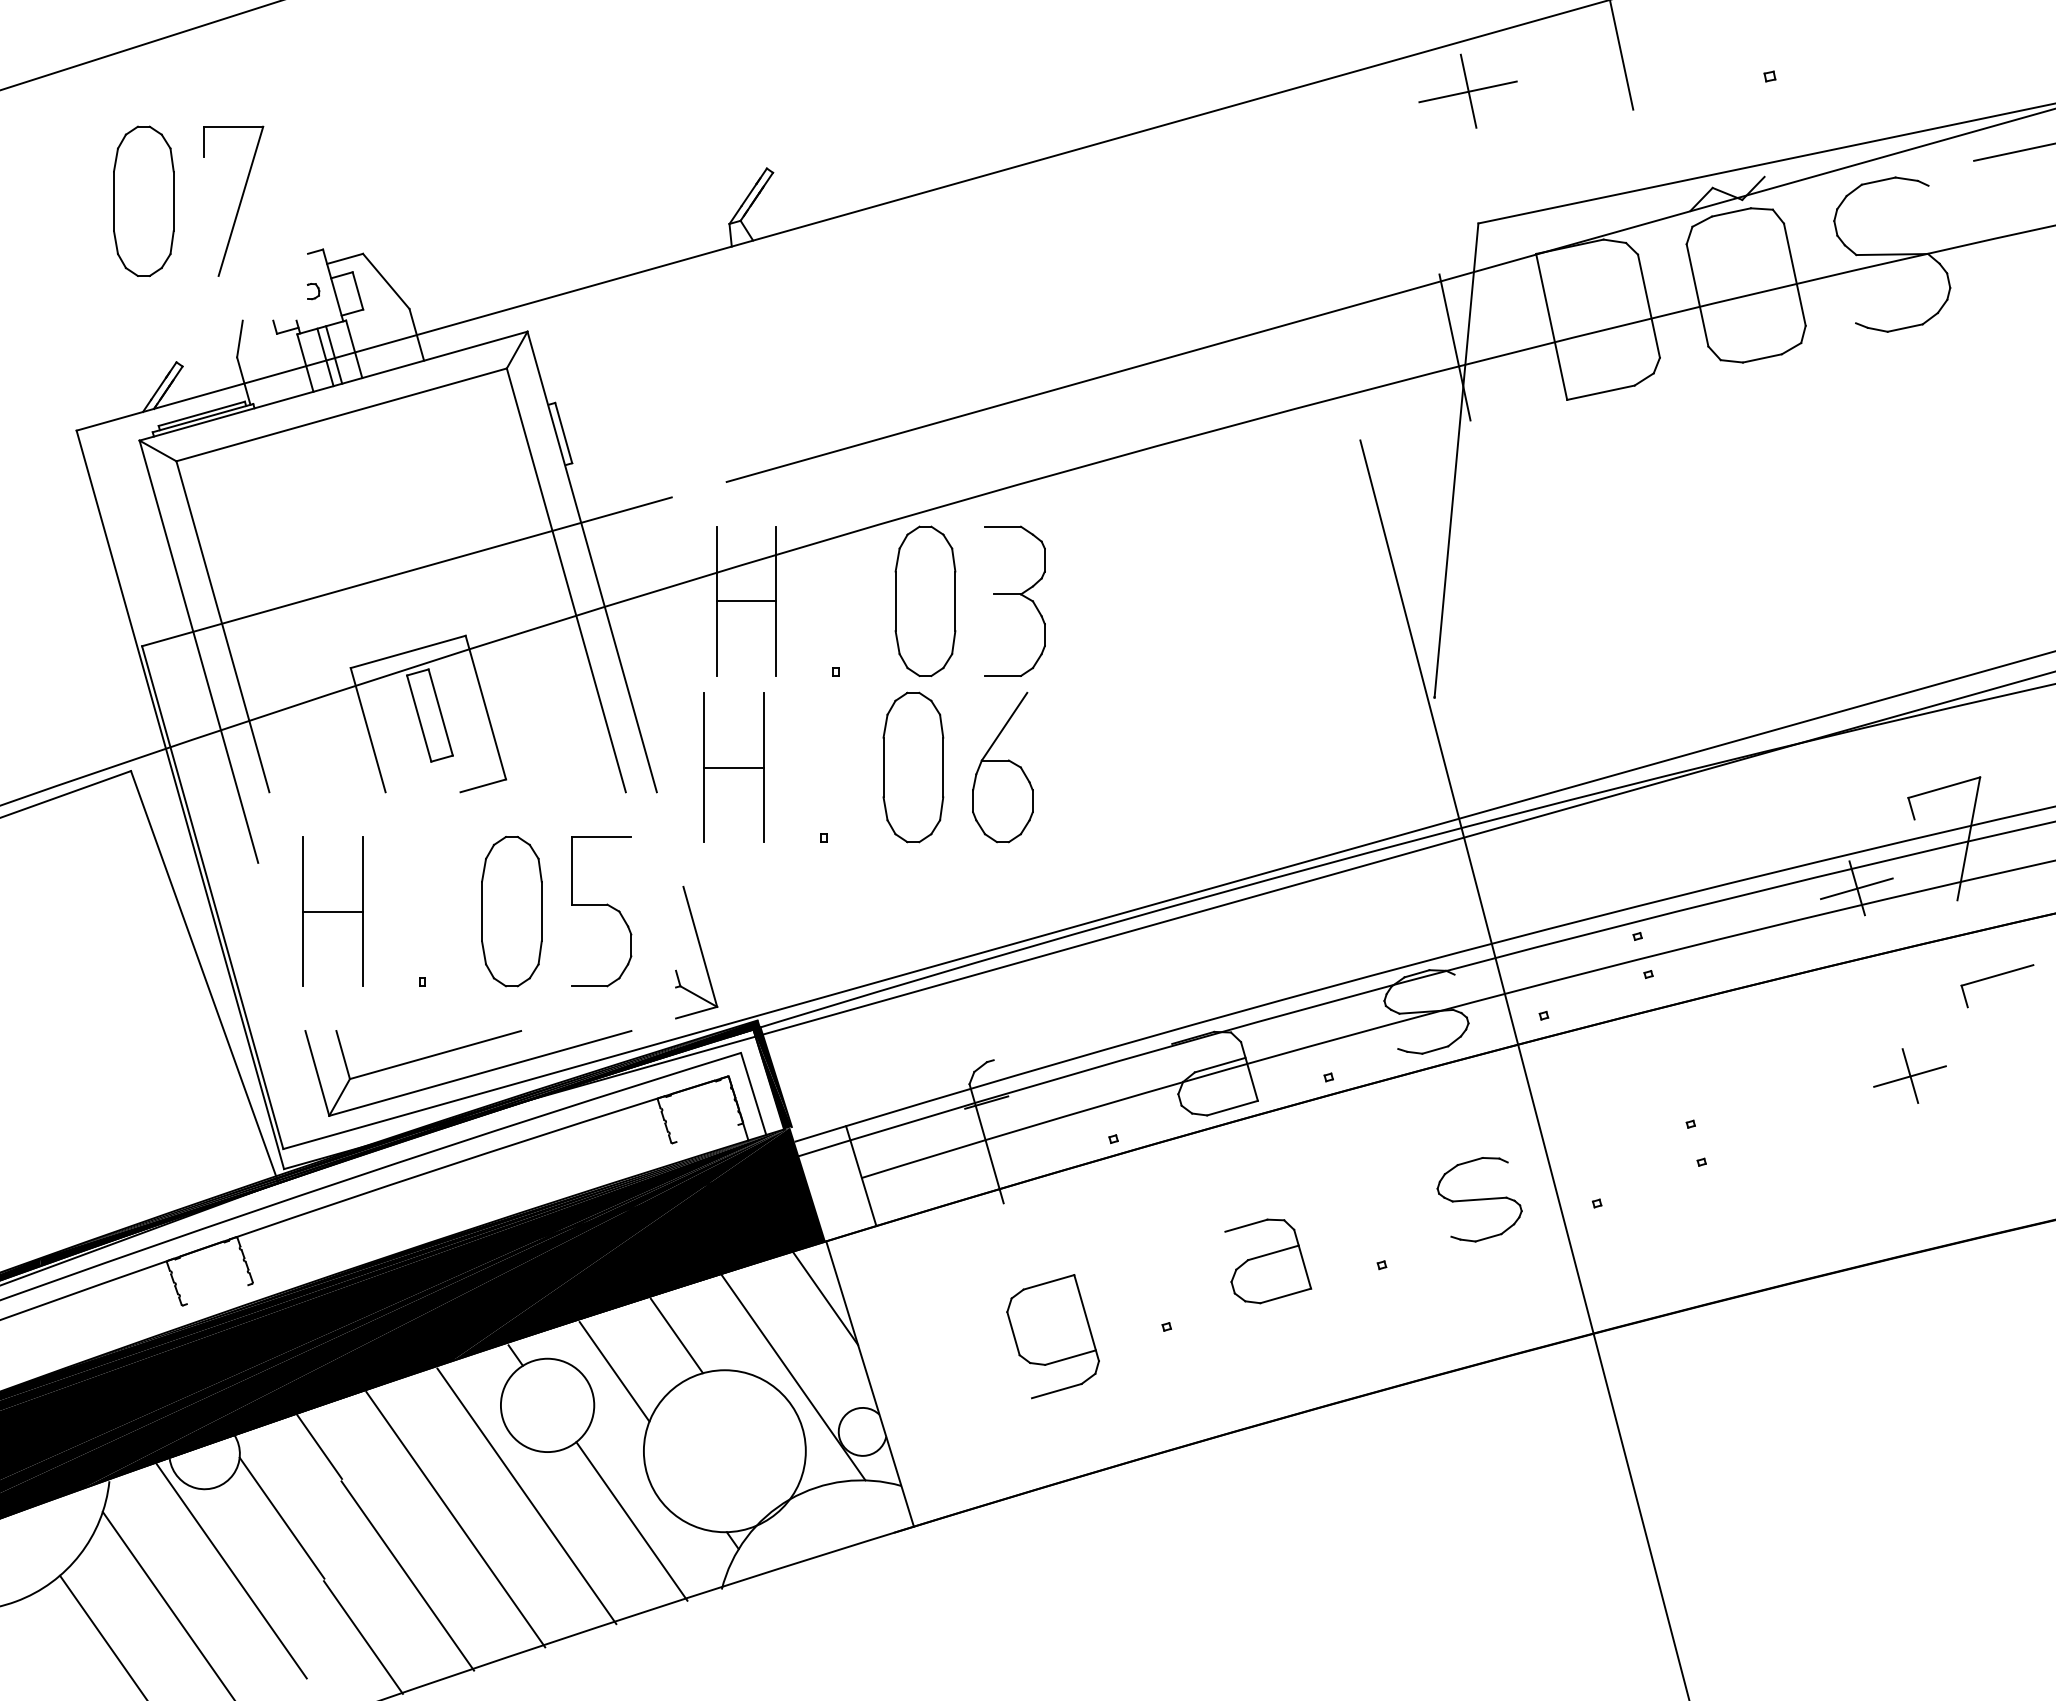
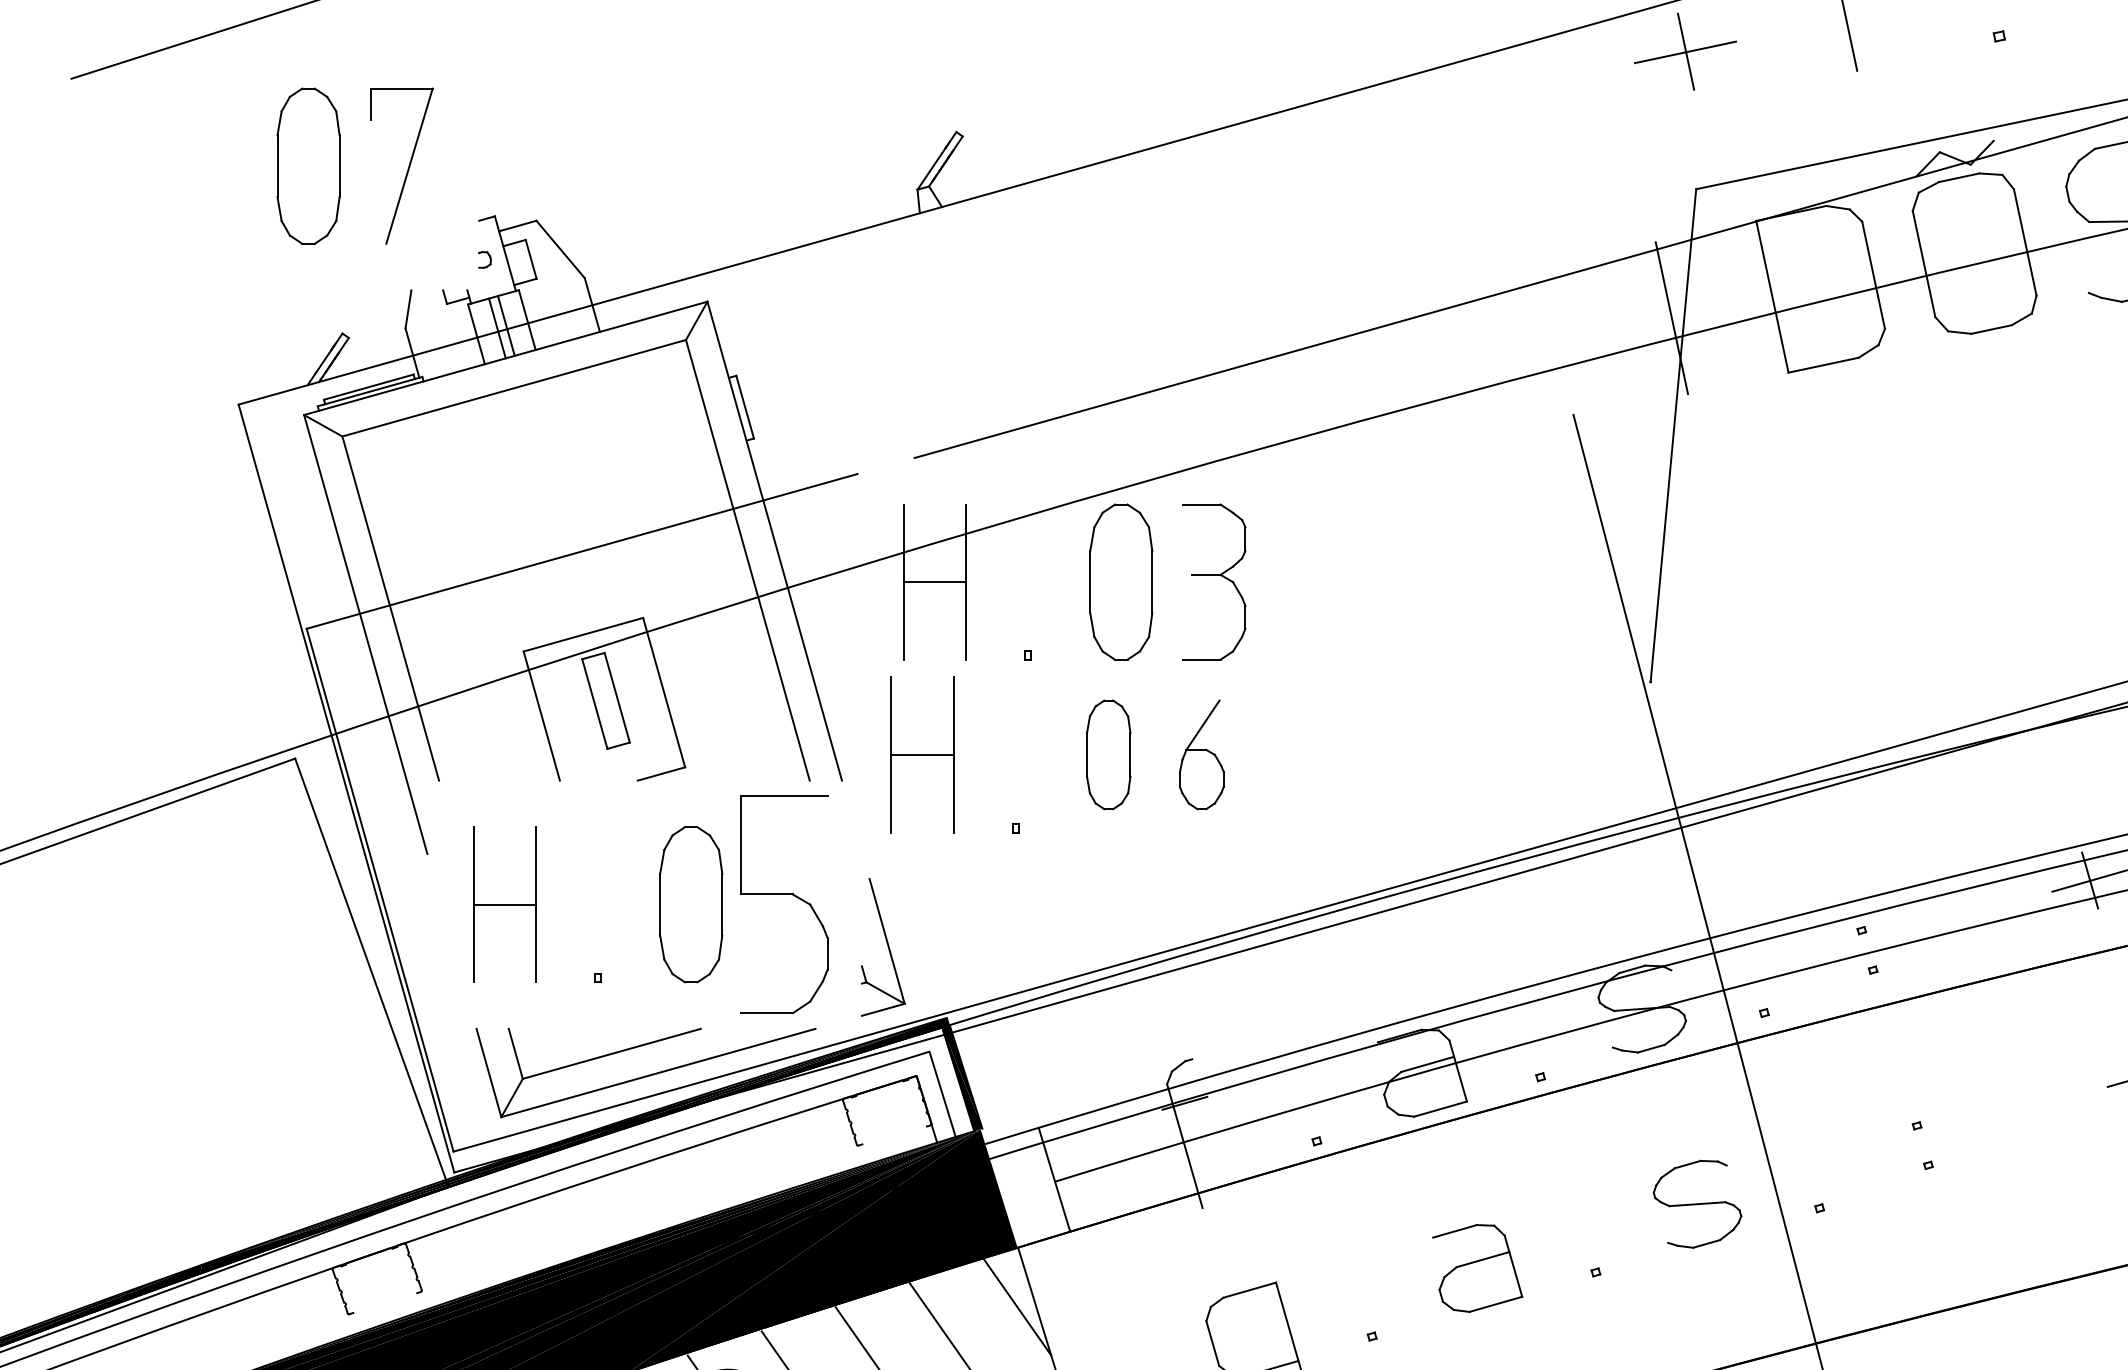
part: (913, 767) -> (1108, 754), size x0.7
part: (1002, 767) -> (1201, 754), size x0.7
part: (601, 911) -> (784, 904), size x1.4

